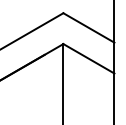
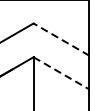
line: (88, 27) -> (61, 39), solid -> dashed
line: (89, 59) -> (62, 74), solid -> dashed

